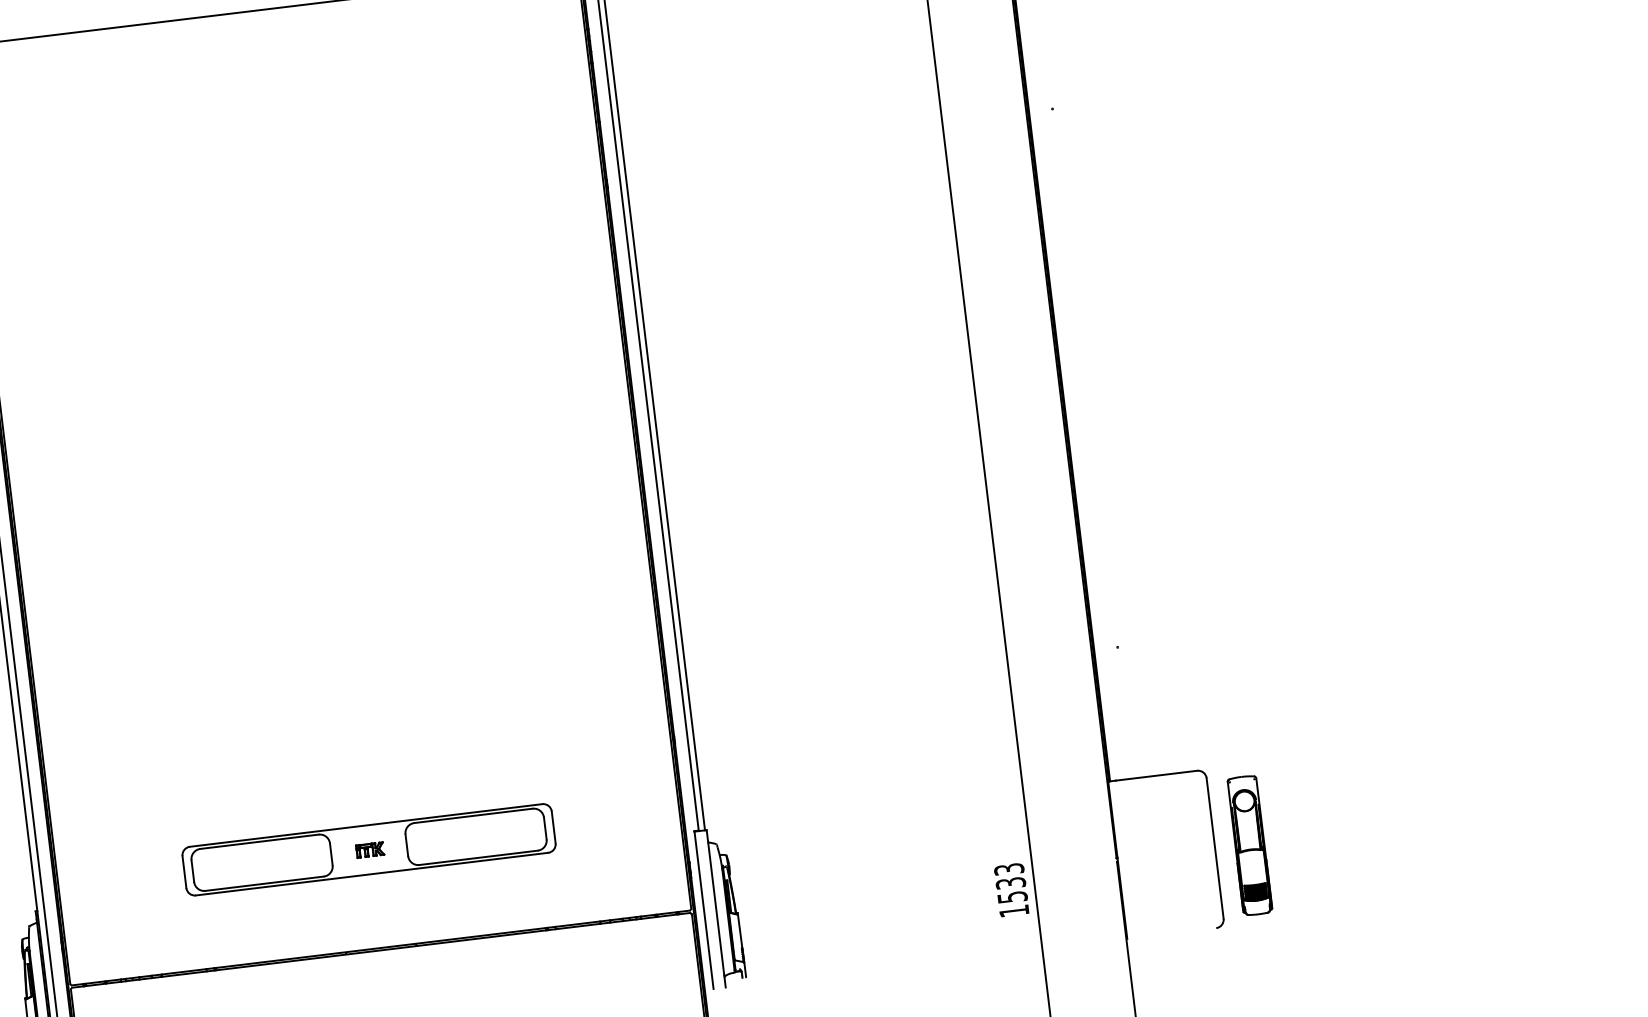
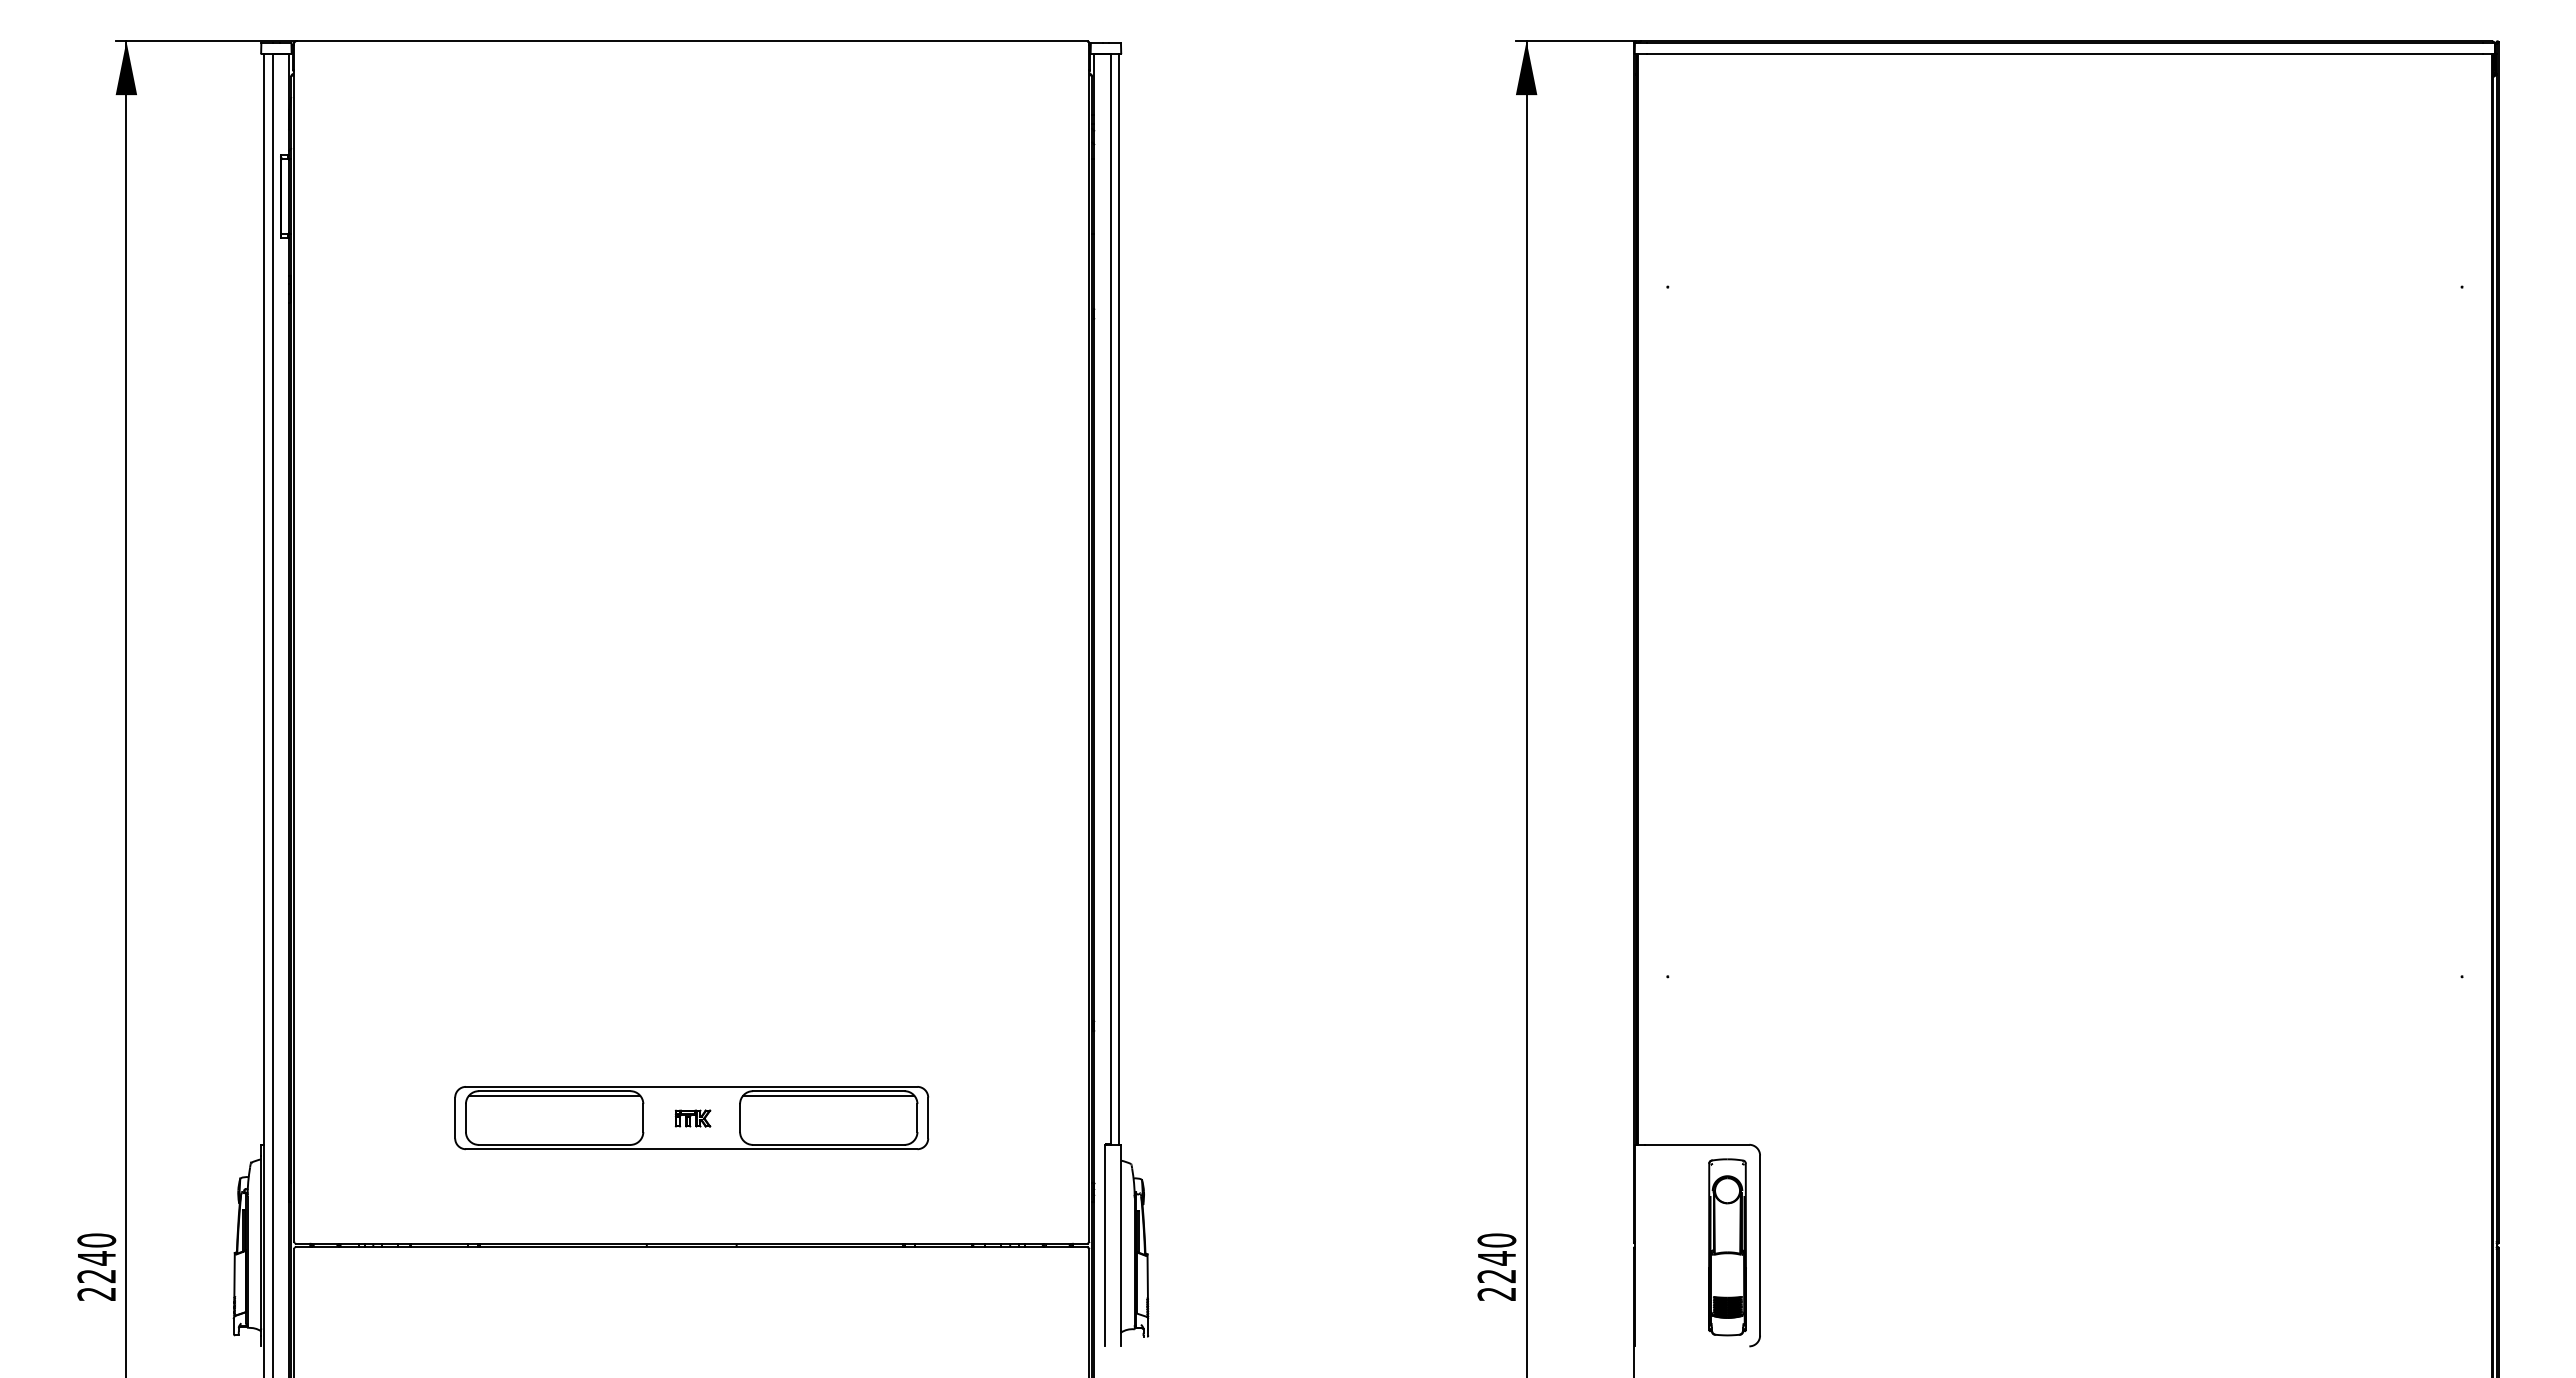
line: (473, 819) -> (828, 1095), added
line: (259, 845) -> (554, 1095), added
part: (1249, 845) -> (1727, 1247), moved
text: (1011, 889) -> (1496, 1266), 1533 -> 2240

